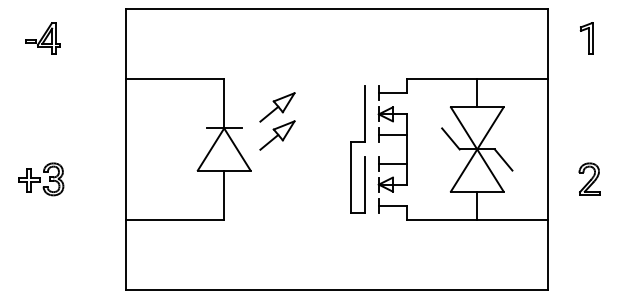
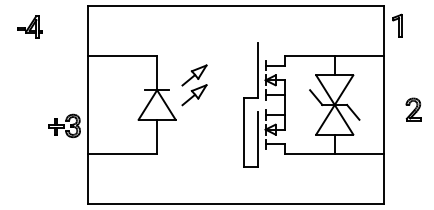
part: (586, 38) -> (397, 25), moved
part: (357, 149) -> (250, 105), size x1.4
part: (589, 178) -> (413, 109), moved
part: (41, 179) -> (64, 126), moved

